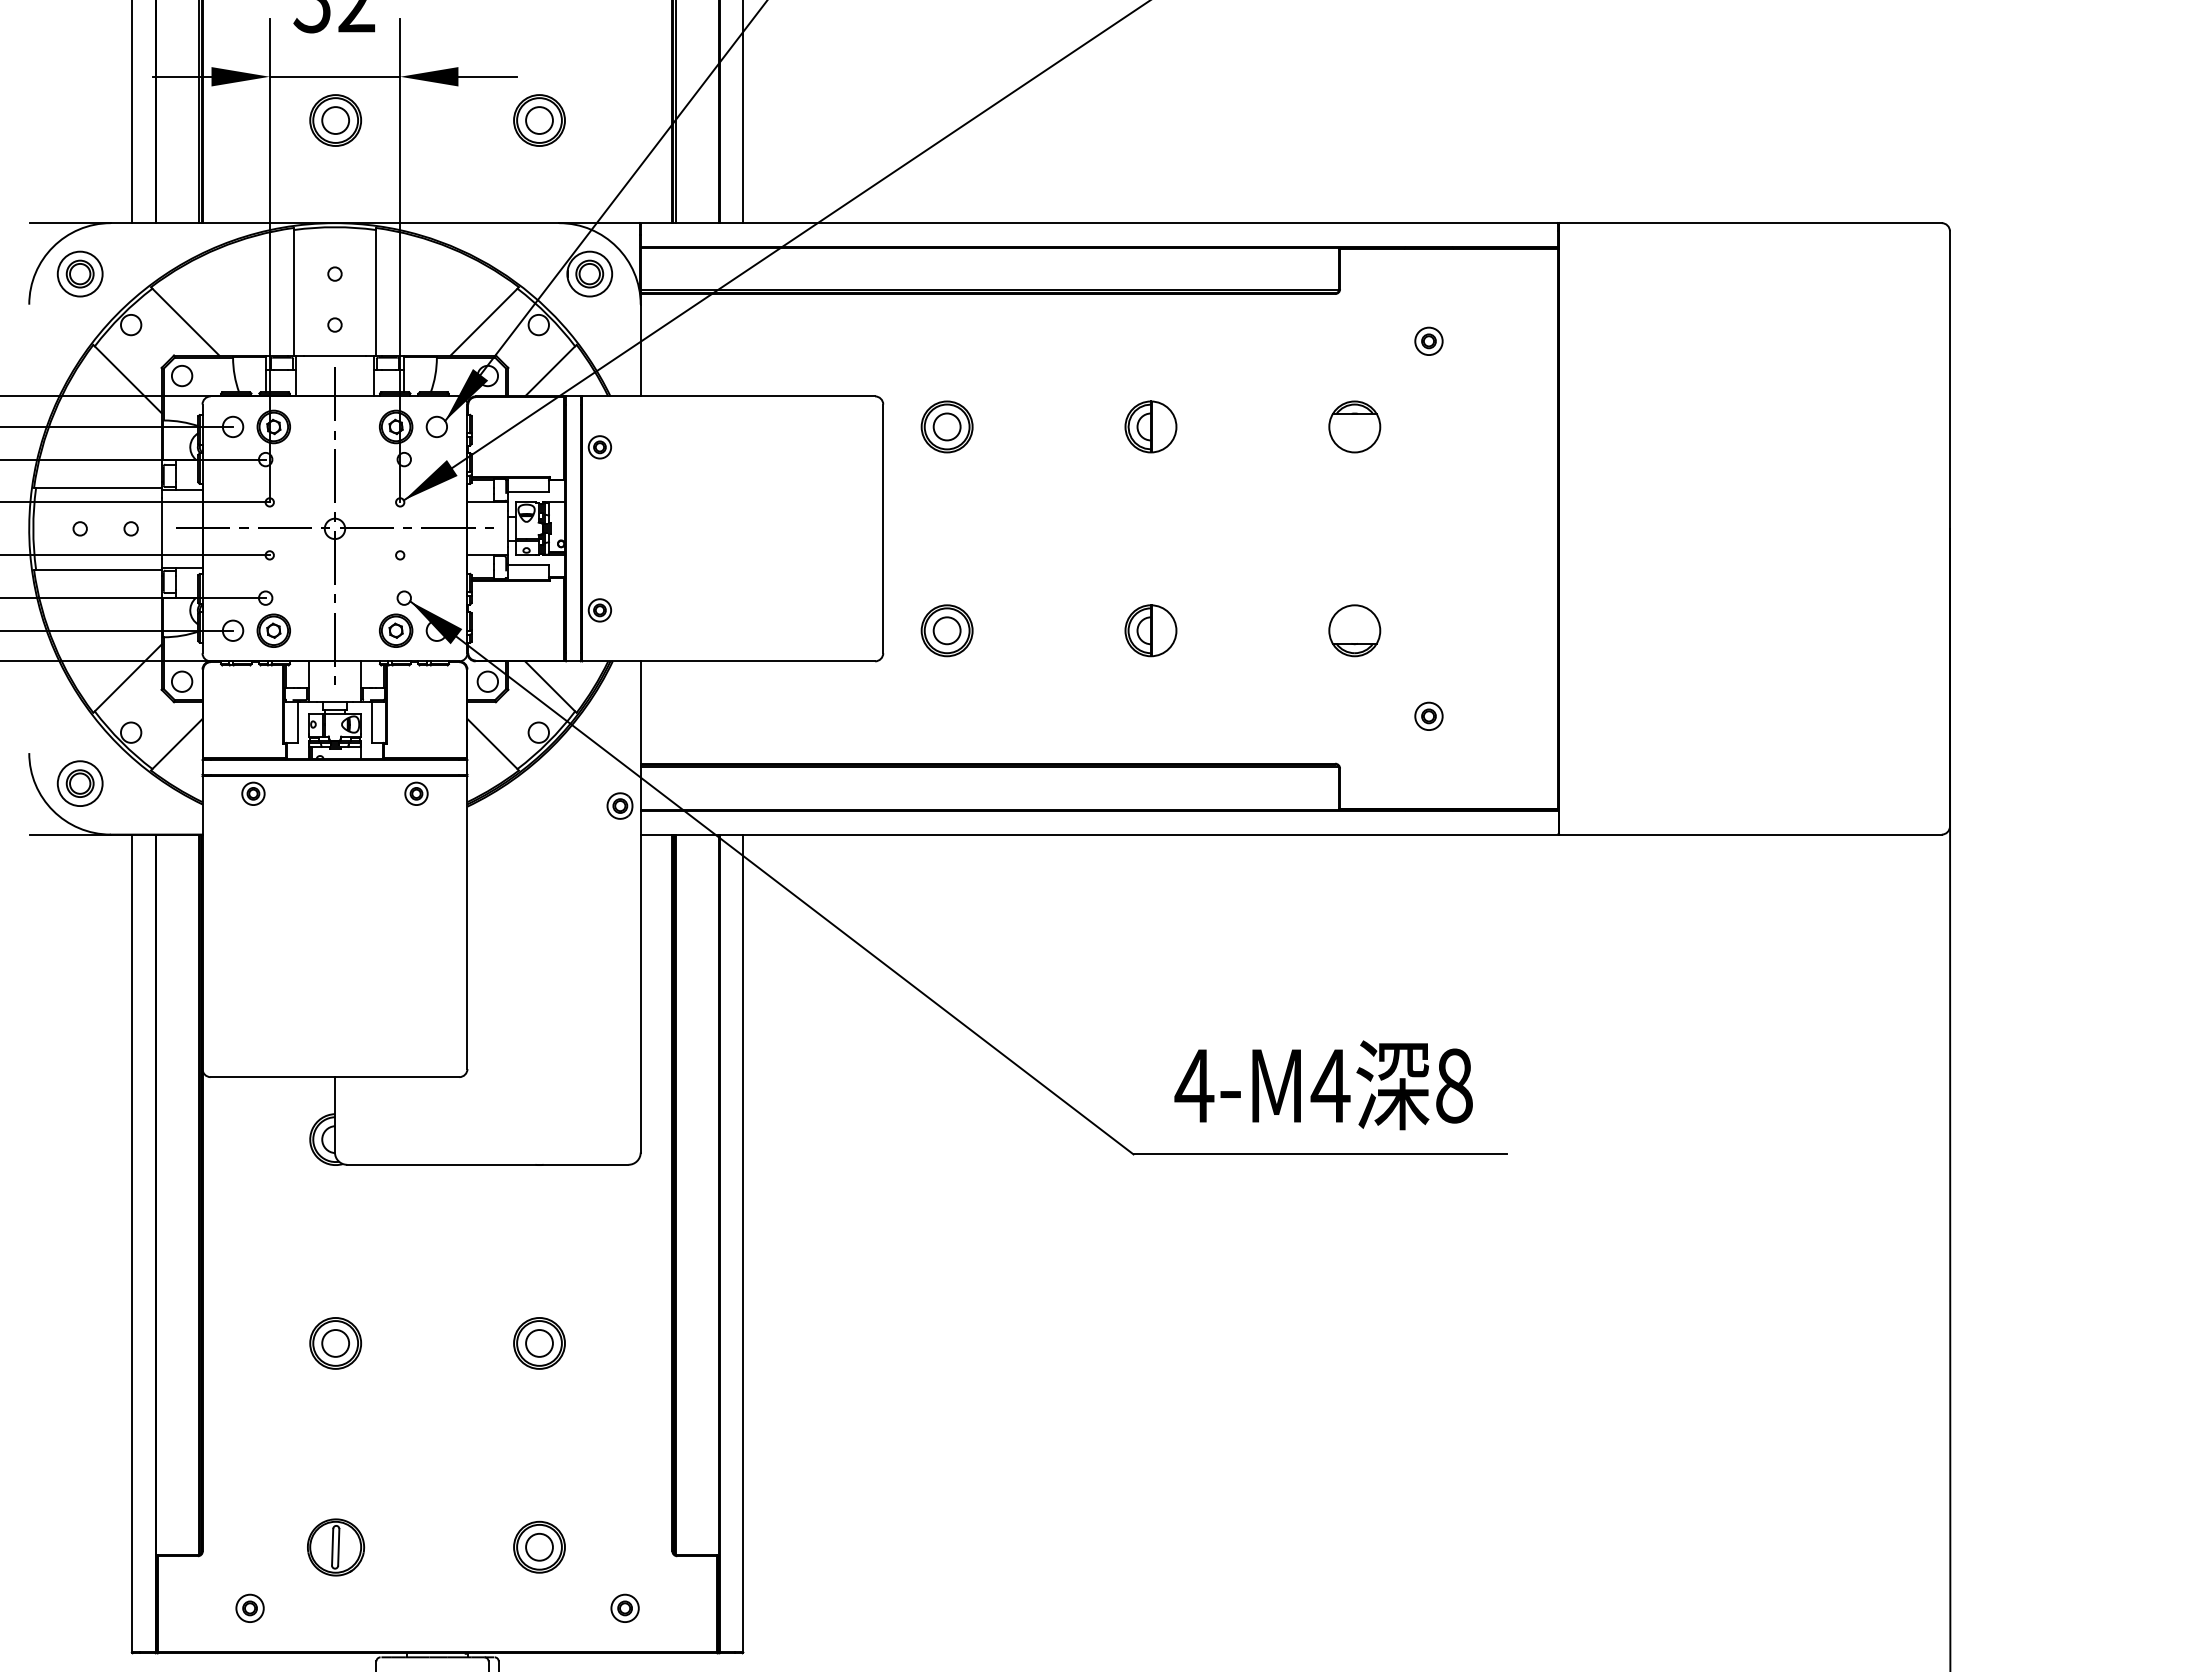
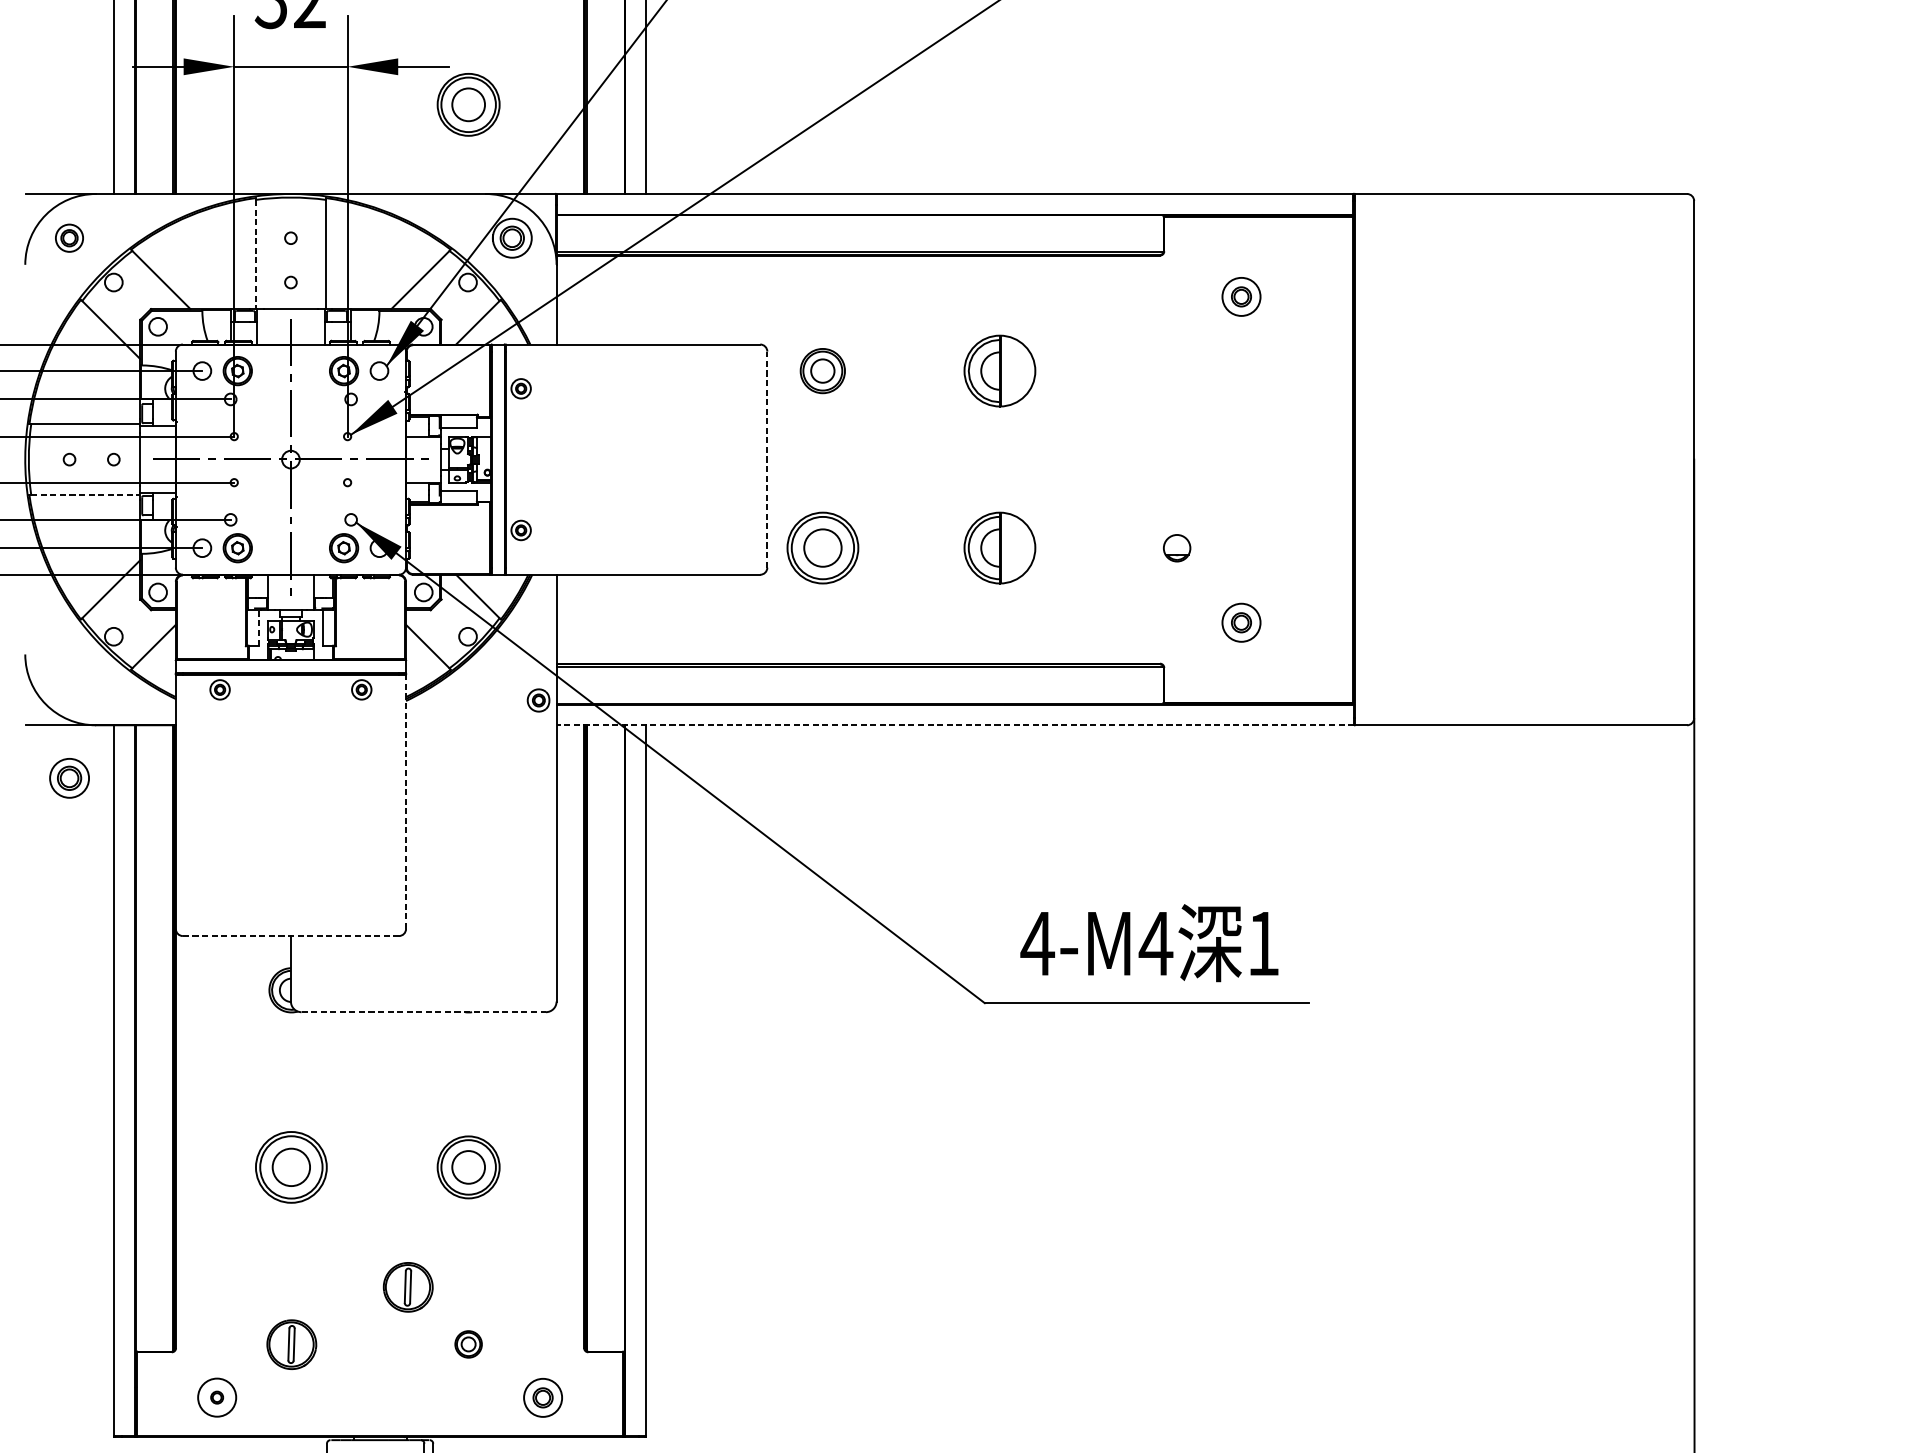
part: (335, 120) -> (291, 104), removed
part: (539, 120) -> (468, 104), size x1.4
part: (79, 273) -> (68, 237), size x0.7
line: (294, 292) -> (255, 254), solid -> dashed
part: (1428, 340) -> (1241, 295), size x1.6
part: (1150, 426) -> (999, 370), size x1.6
part: (1354, 426) -> (1176, 370), removed
line: (883, 528) -> (767, 459), solid -> dashed
line: (98, 569) -> (85, 494), solid -> dashed
part: (946, 630) -> (822, 547), size x1.6
part: (1150, 630) -> (999, 547), size x1.6
part: (1354, 630) -> (1176, 547), size x0.6
part: (1428, 715) -> (1241, 621), size x1.6
line: (298, 722) -> (259, 627), solid -> dashed
part: (79, 783) -> (68, 778), moved
line: (1099, 834) -> (955, 725), solid -> dashed
line: (467, 922) -> (406, 801), solid -> dashed
line: (335, 1077) -> (291, 936), solid -> dashed
text: (1454, 1085) -> (1263, 943), 8 -> 1
line: (487, 1164) -> (423, 1011), solid -> dashed
part: (335, 1343) -> (291, 1167), size x1.6
part: (539, 1343) -> (468, 1167), size x1.4
part: (470, 1481) -> (408, 1287), added
part: (539, 1546) -> (468, 1343), size x0.6
part: (624, 1607) -> (542, 1396), size x1.6
circle: (249, 1608) -> (216, 1397), size x1.6

